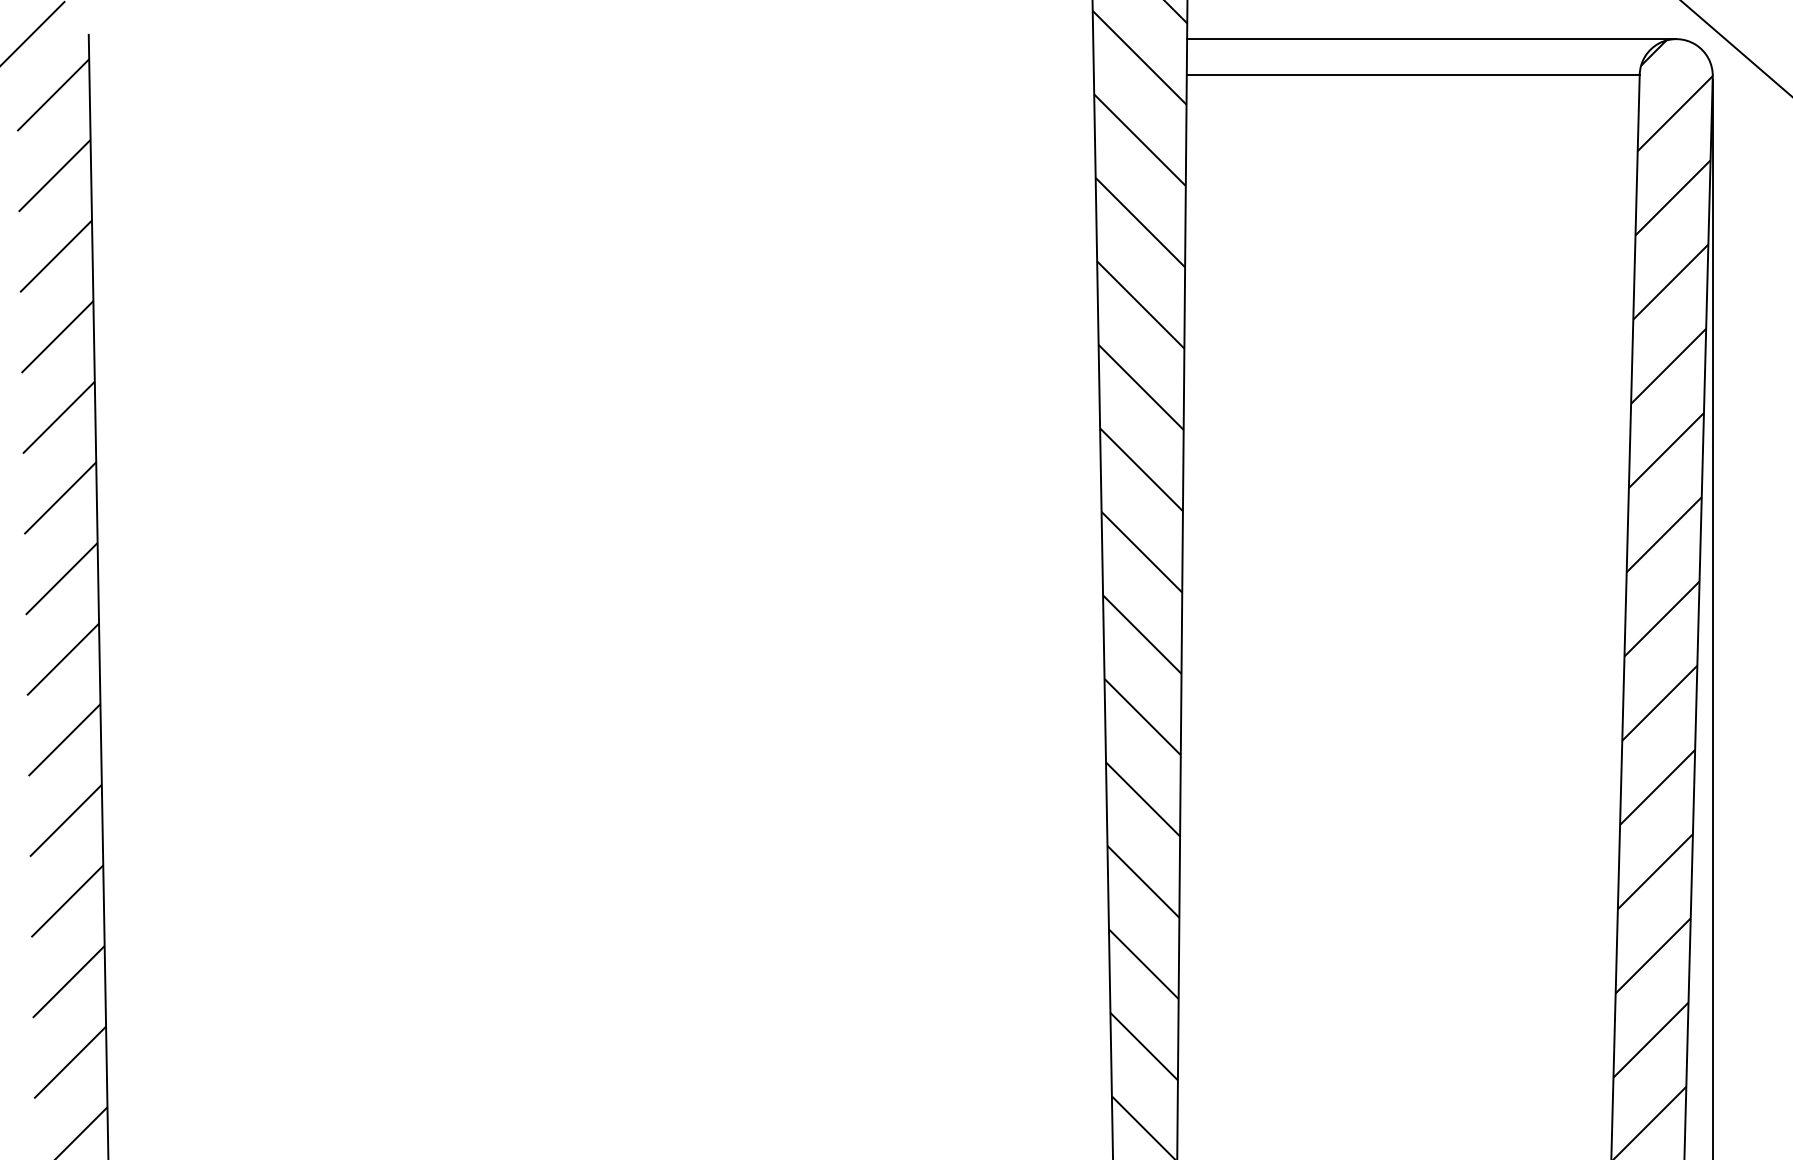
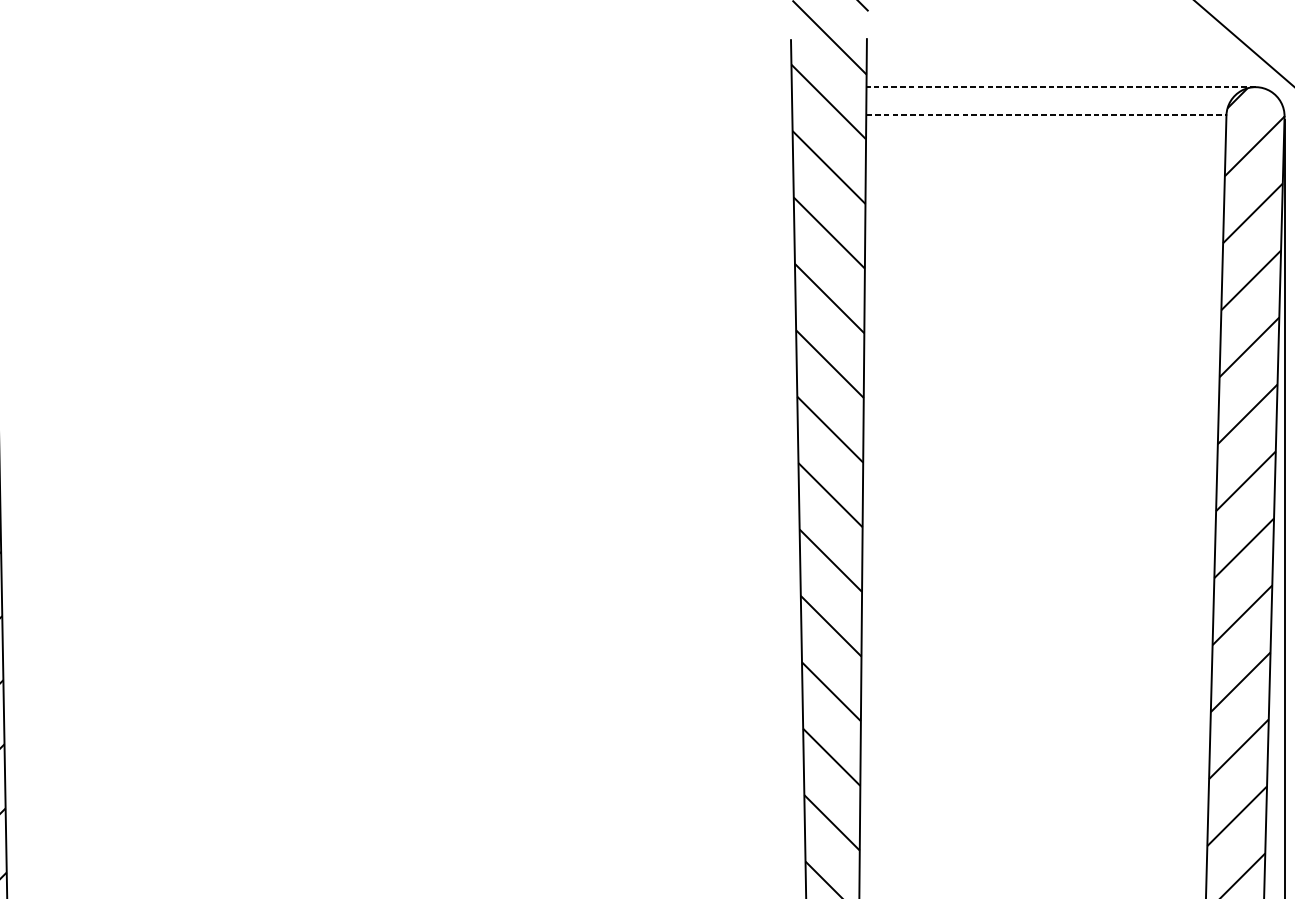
line: (1431, 39) -> (1060, 87), solid -> dashed
line: (1413, 74) -> (1046, 115), solid -> dashed

